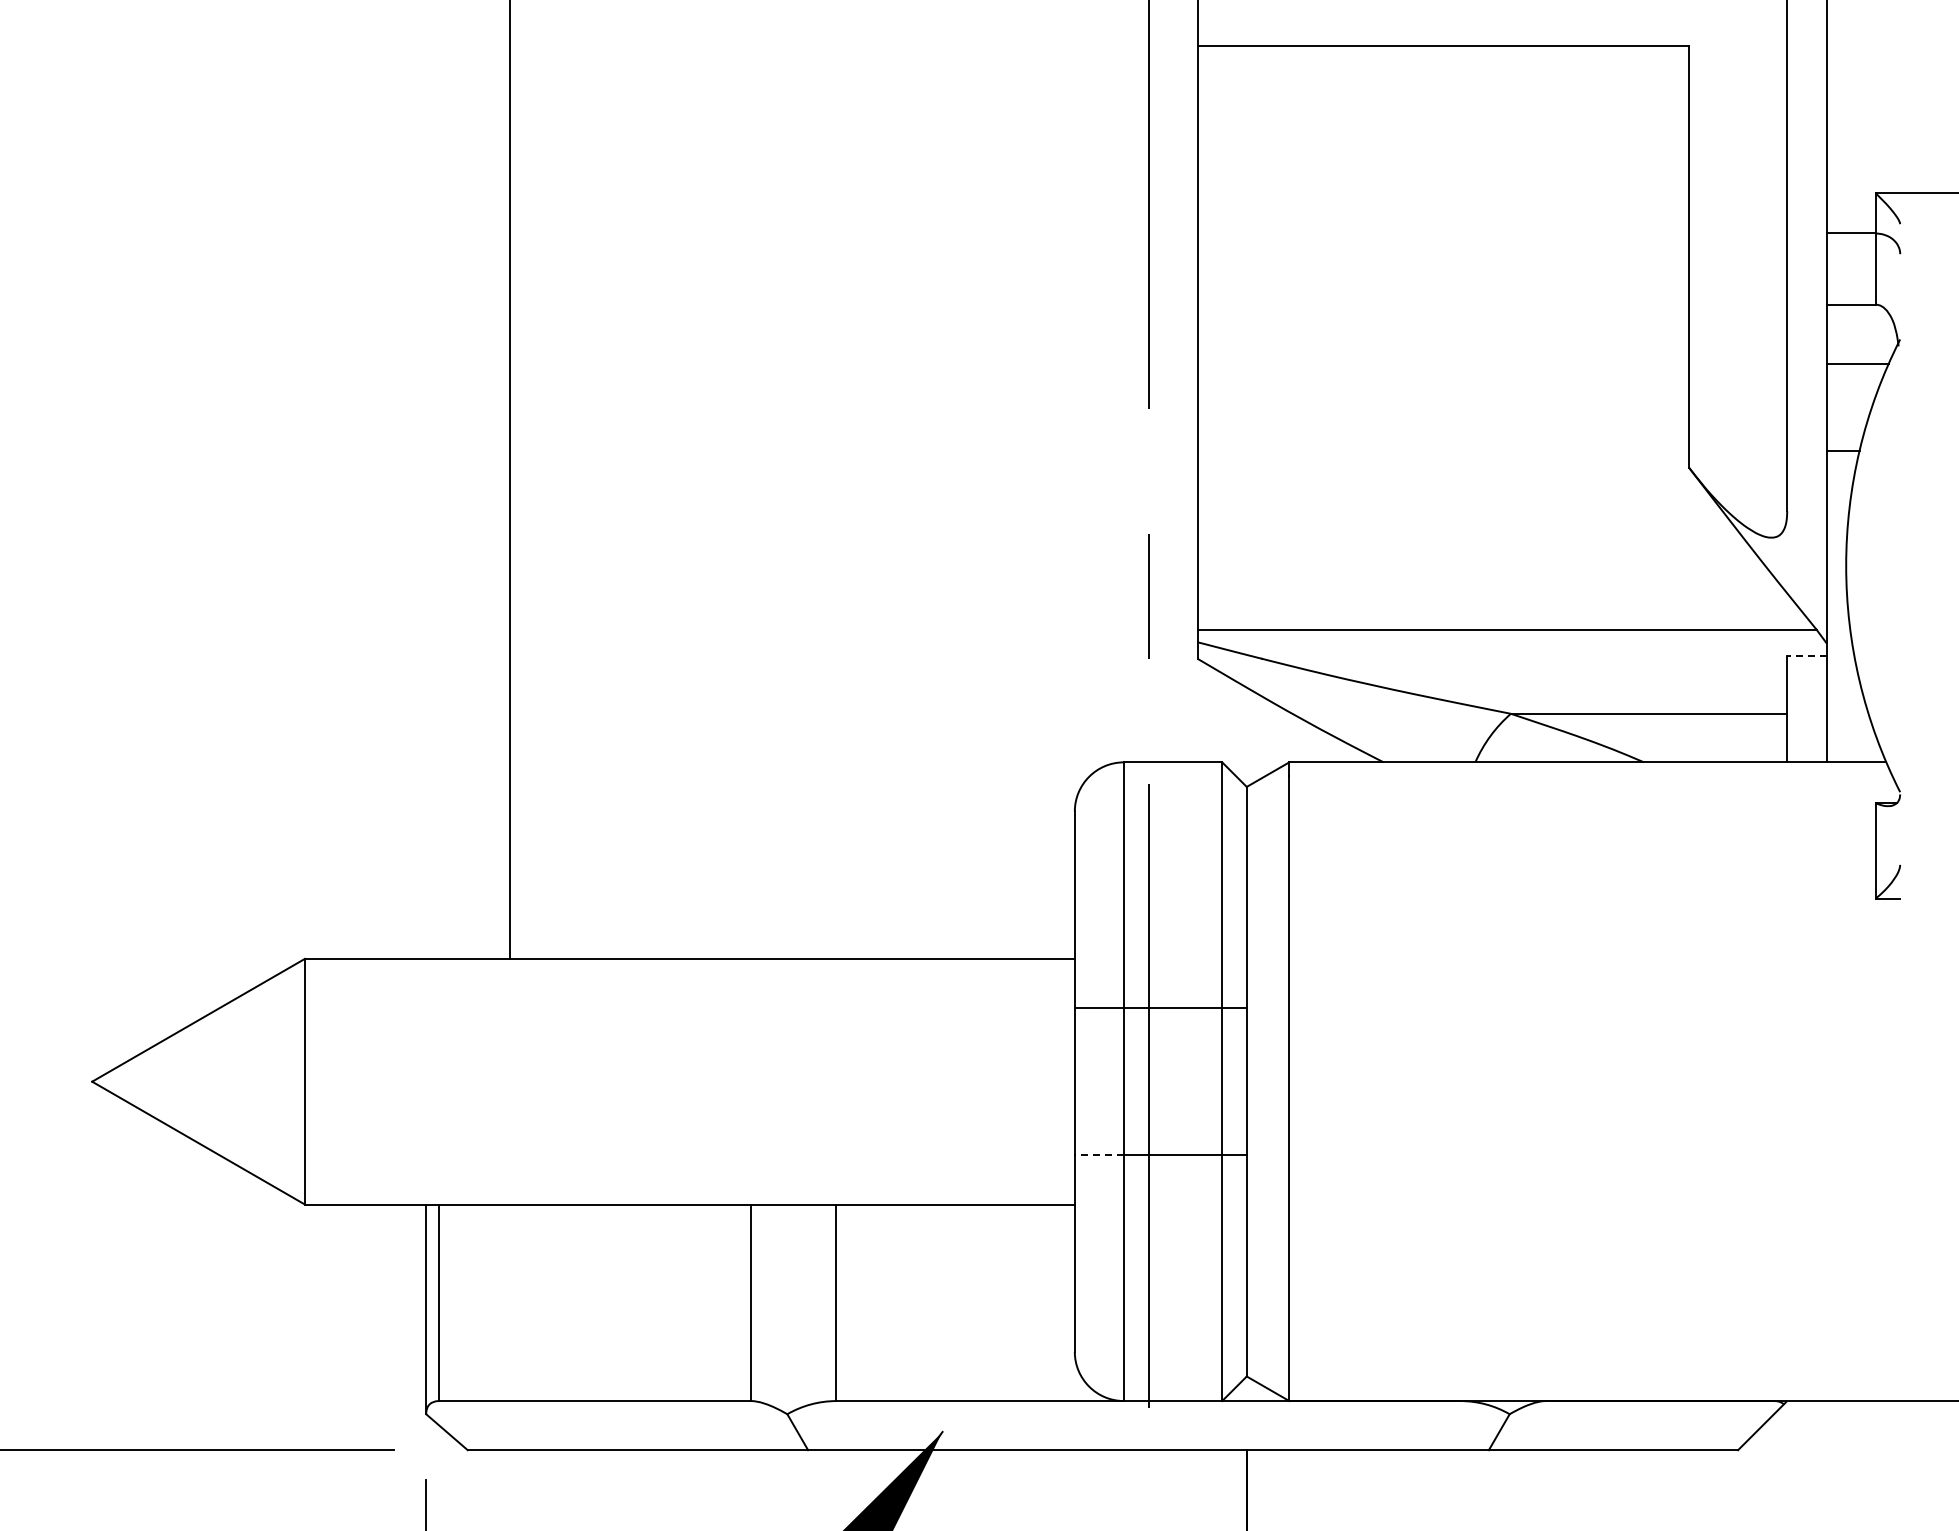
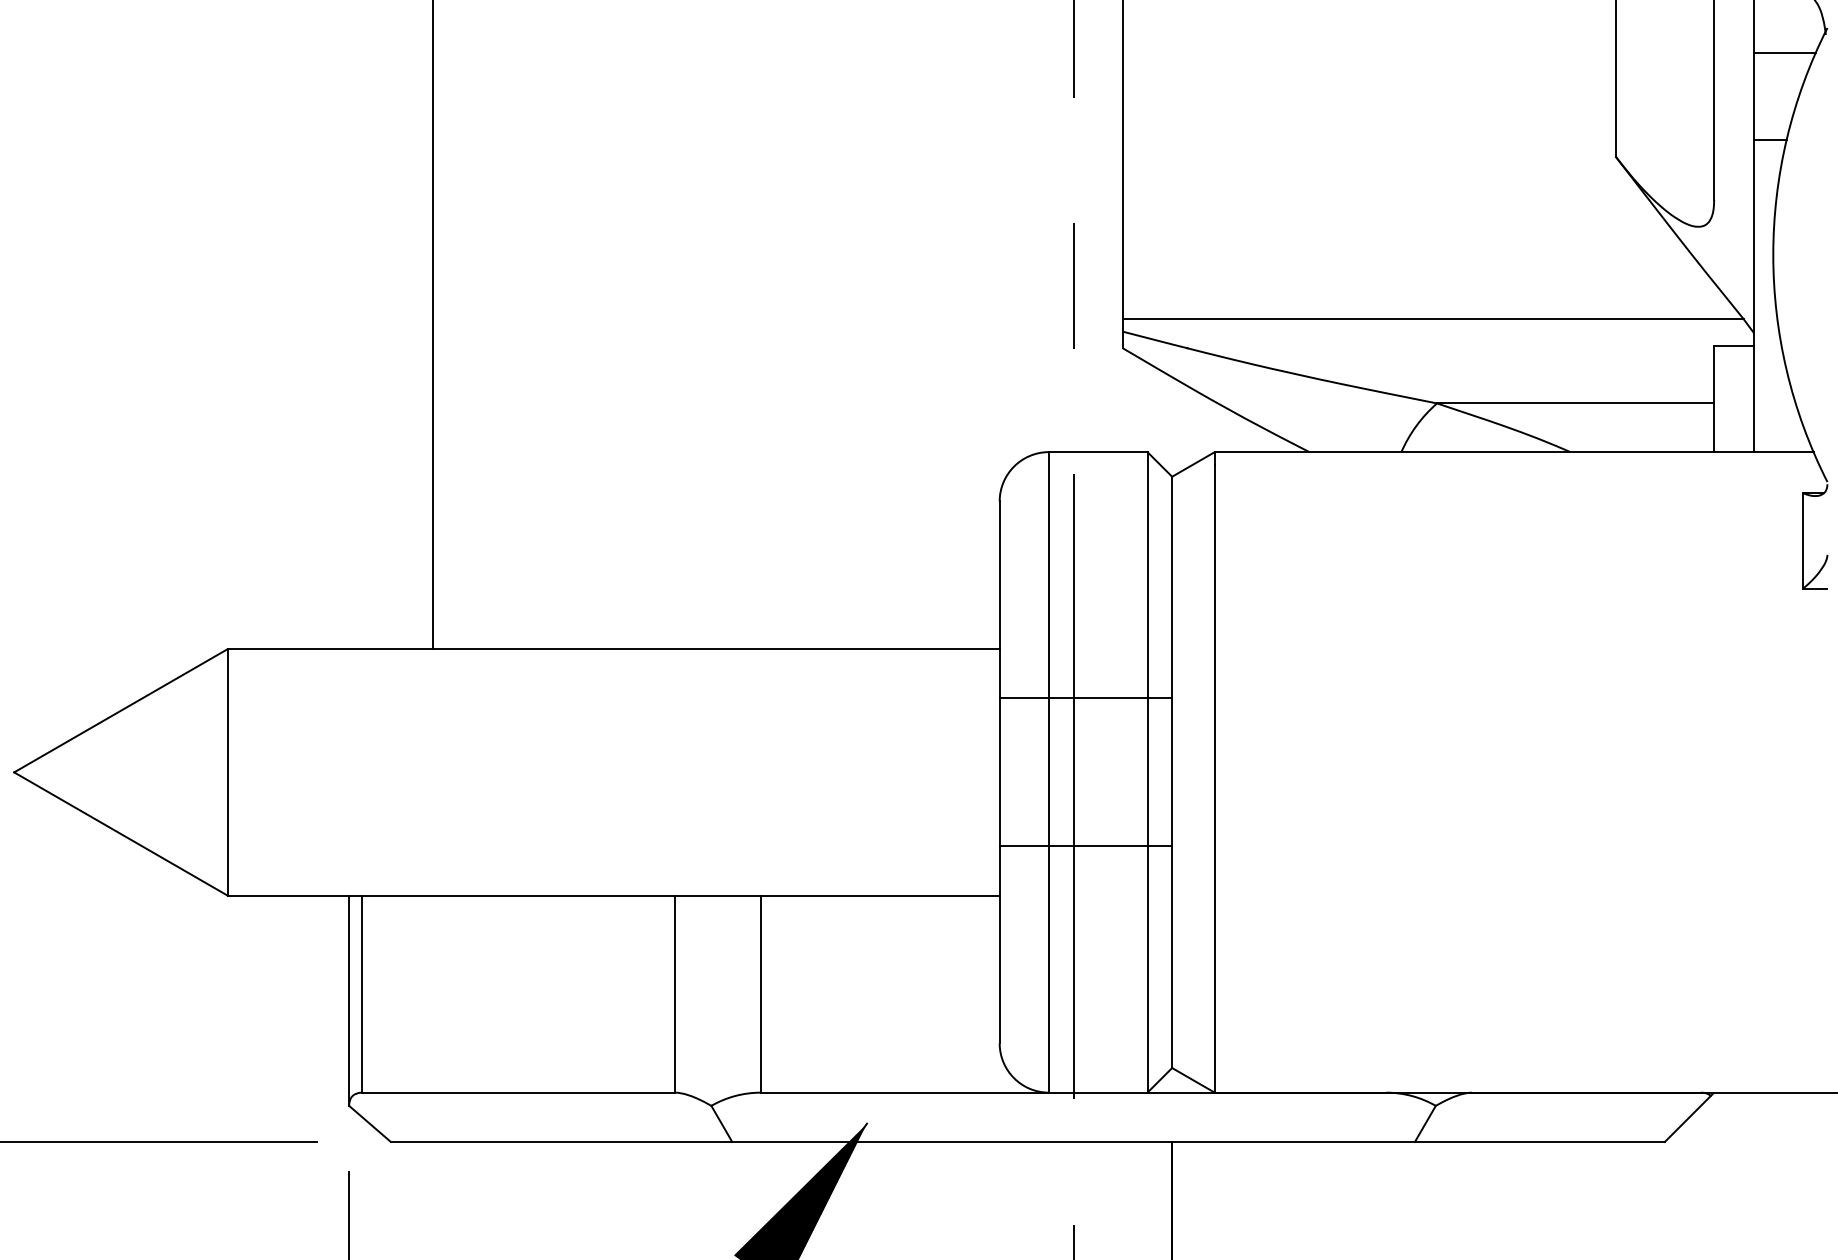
line: (1806, 656) -> (1733, 345), dashed -> solid
line: (1099, 1155) -> (1024, 846), dashed -> solid

